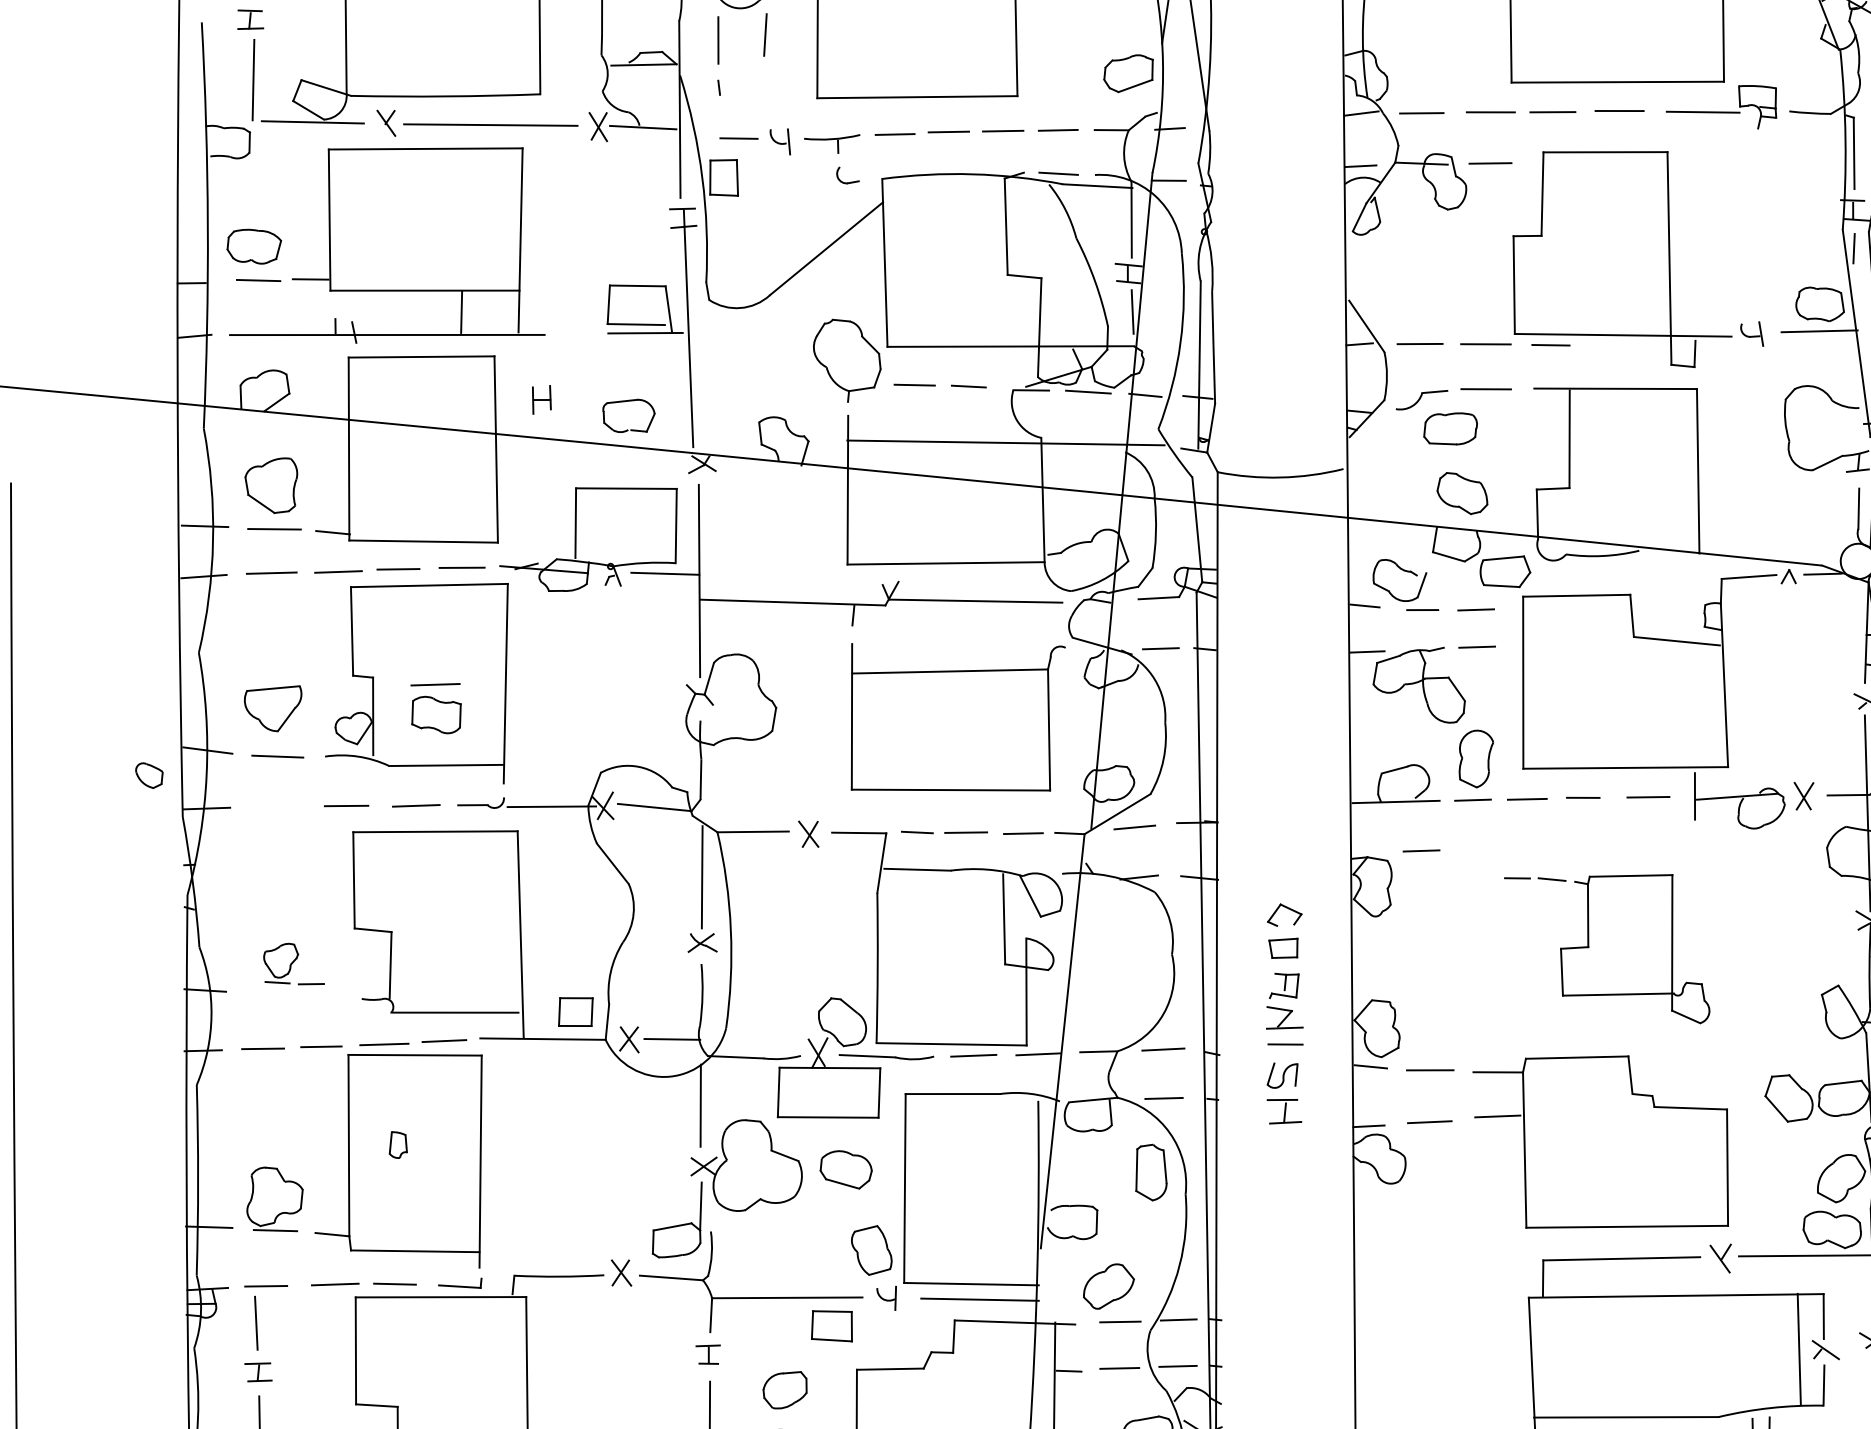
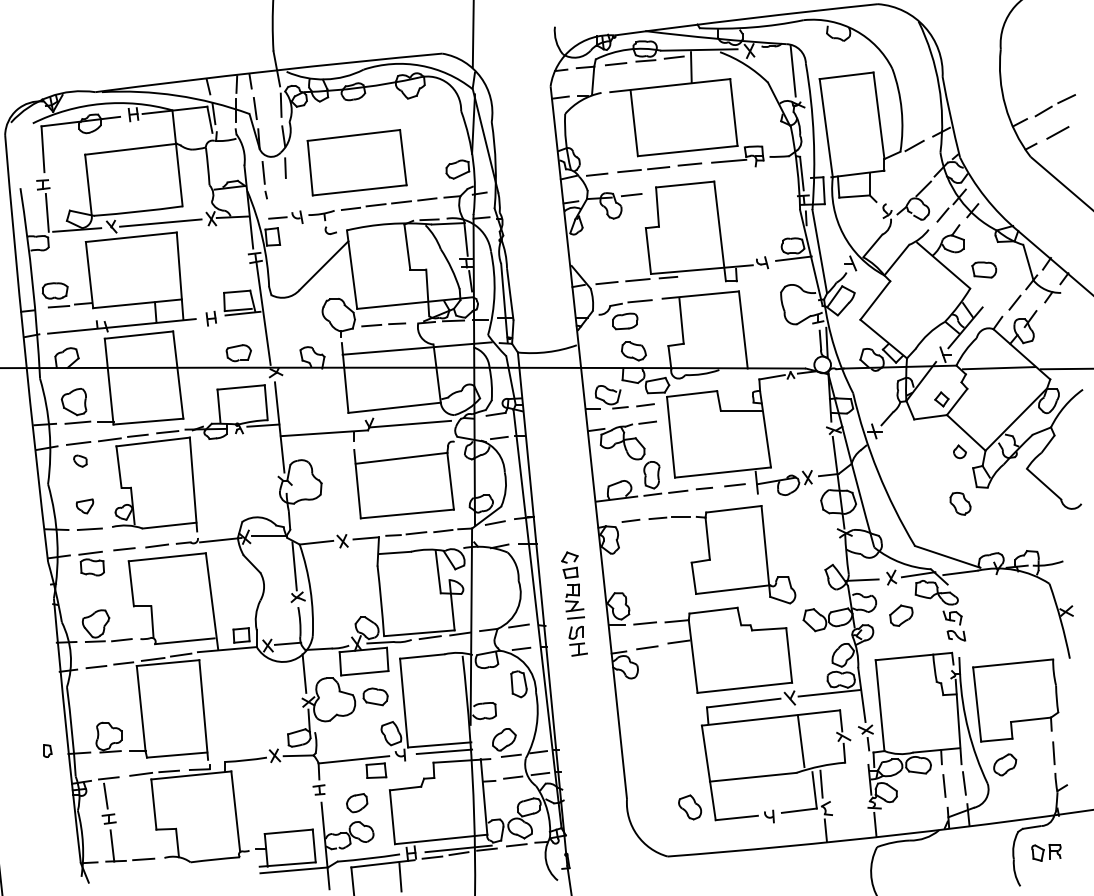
part: (539, 399) -> (210, 318), moved
part: (435, 706) -> (91, 563), moved
part: (271, 707) -> (84, 506), size x0.62
part: (149, 774) -> (80, 460), moved
part: (1607, 940) -> (722, 554), size x1.43
part: (295, 963) -> (107, 625), size x1.67
part: (398, 1144) -> (47, 750), moved
line: (1797, 1349) -> (800, 741), moved

